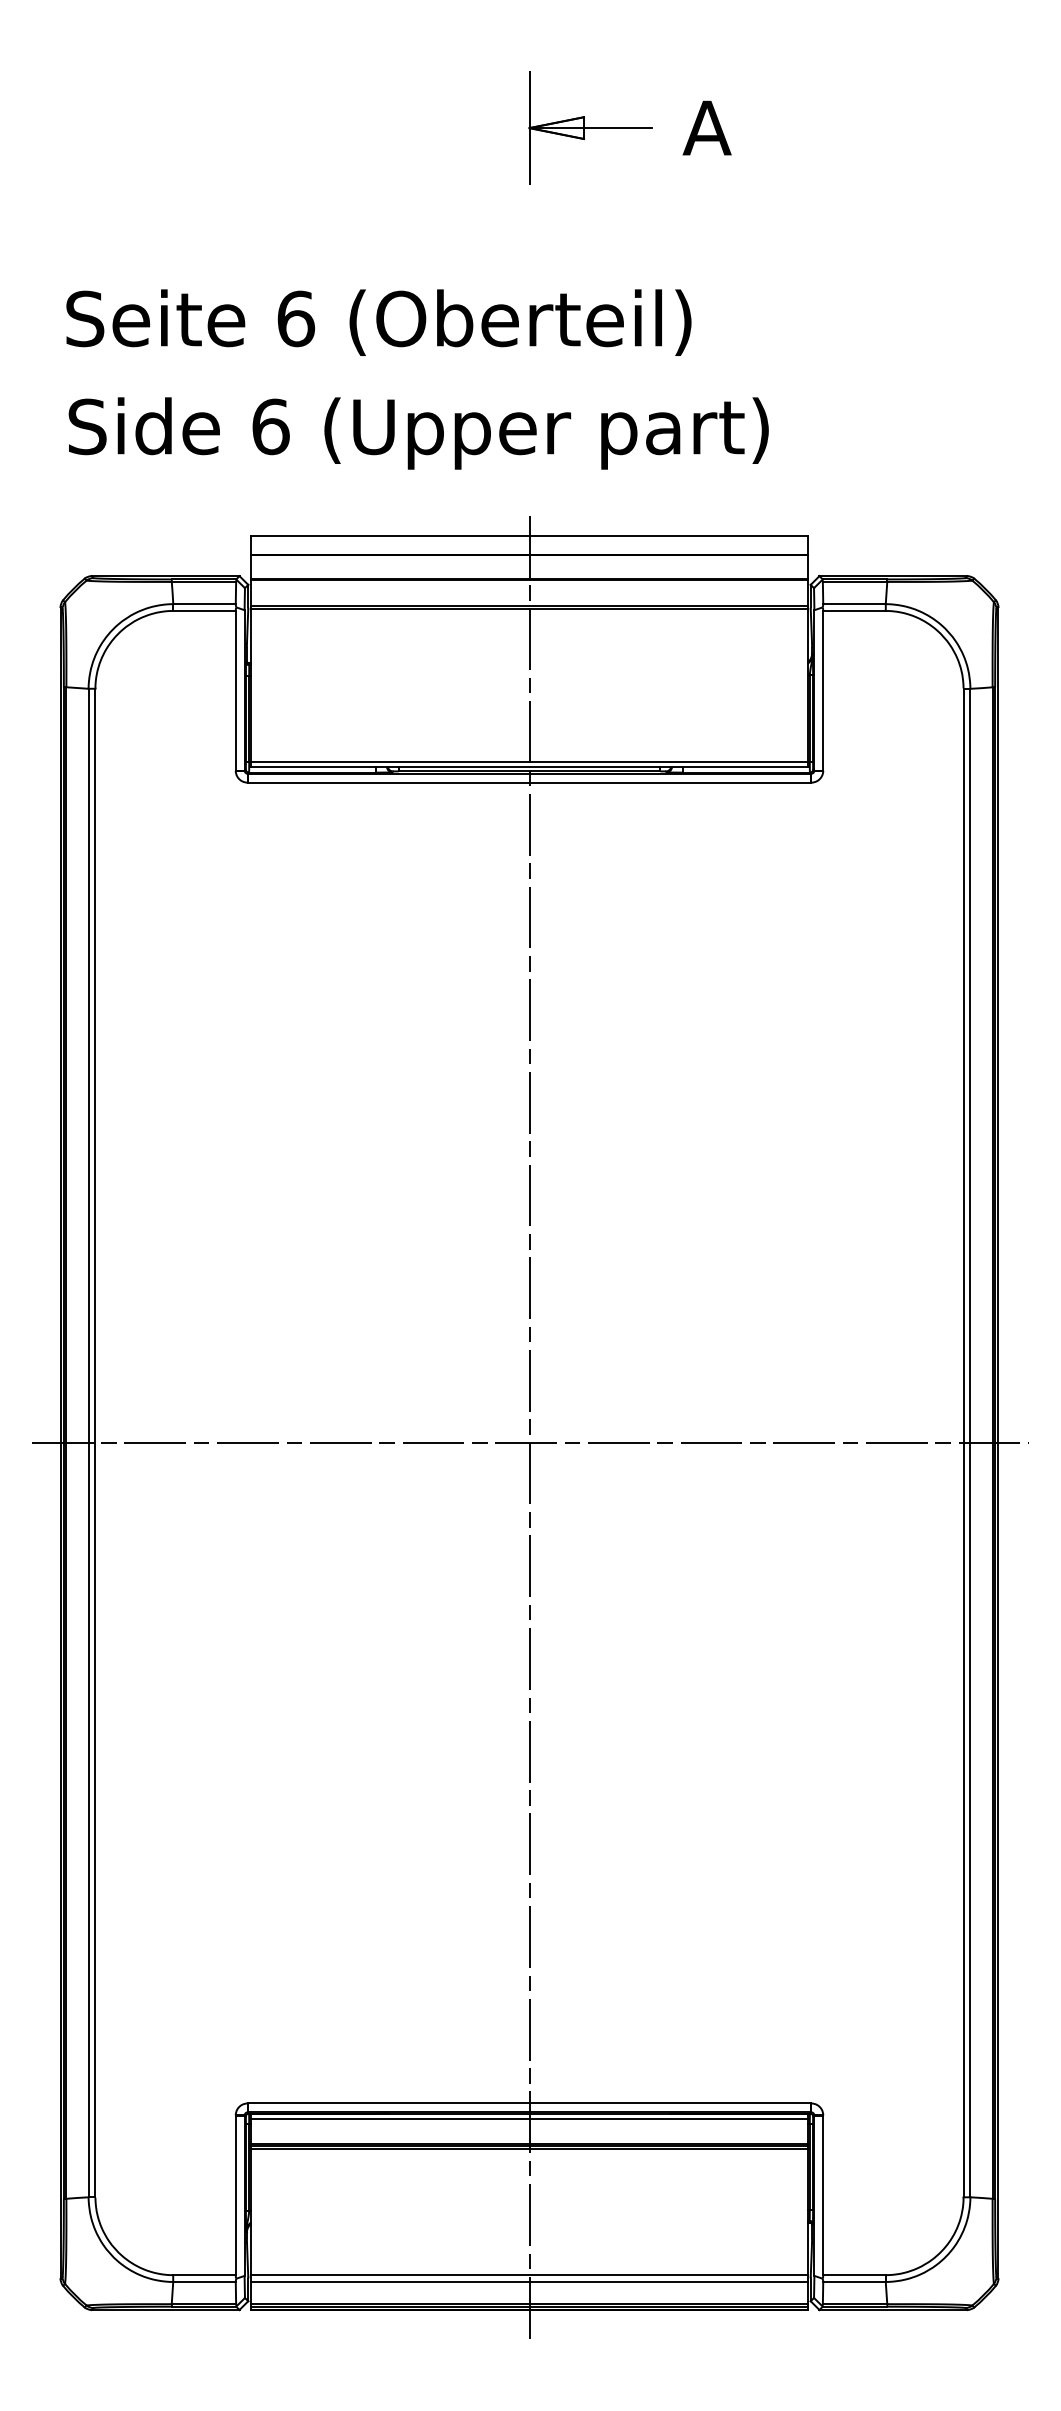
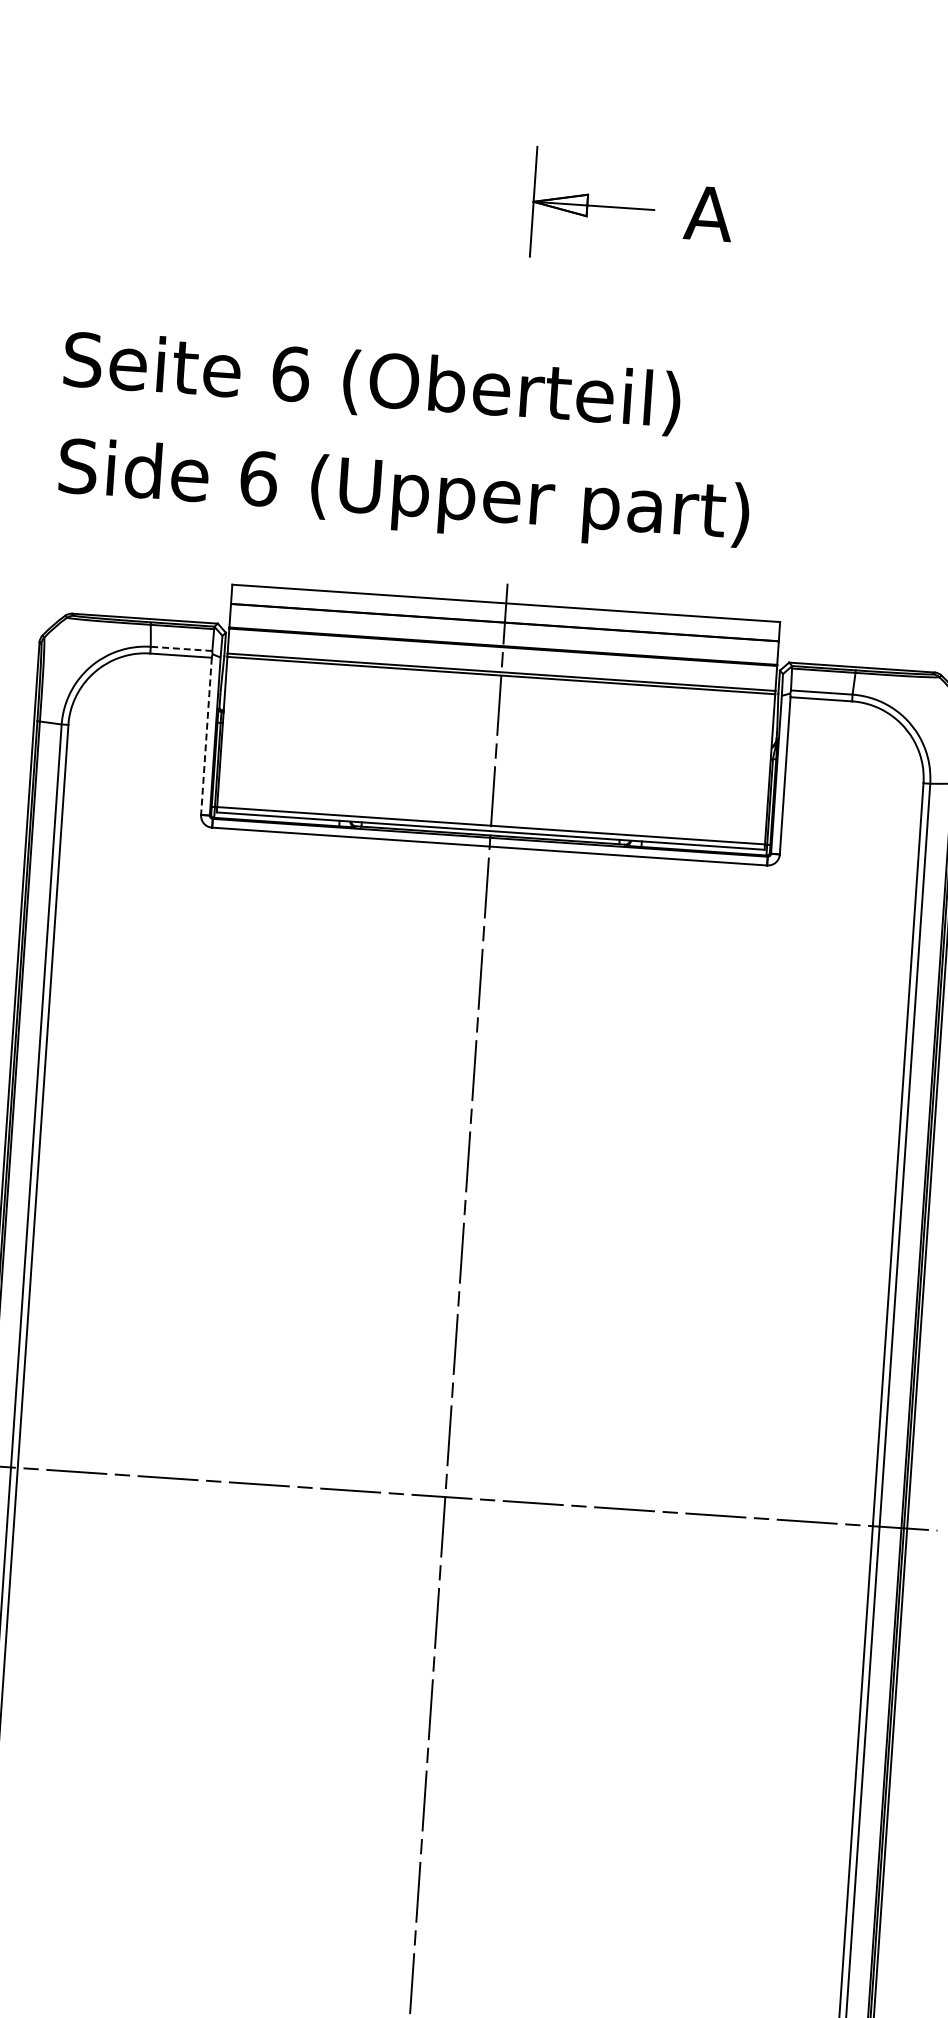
line: (204, 604) -> (181, 649), solid -> dashed
line: (235, 690) -> (206, 736), solid -> dashed

